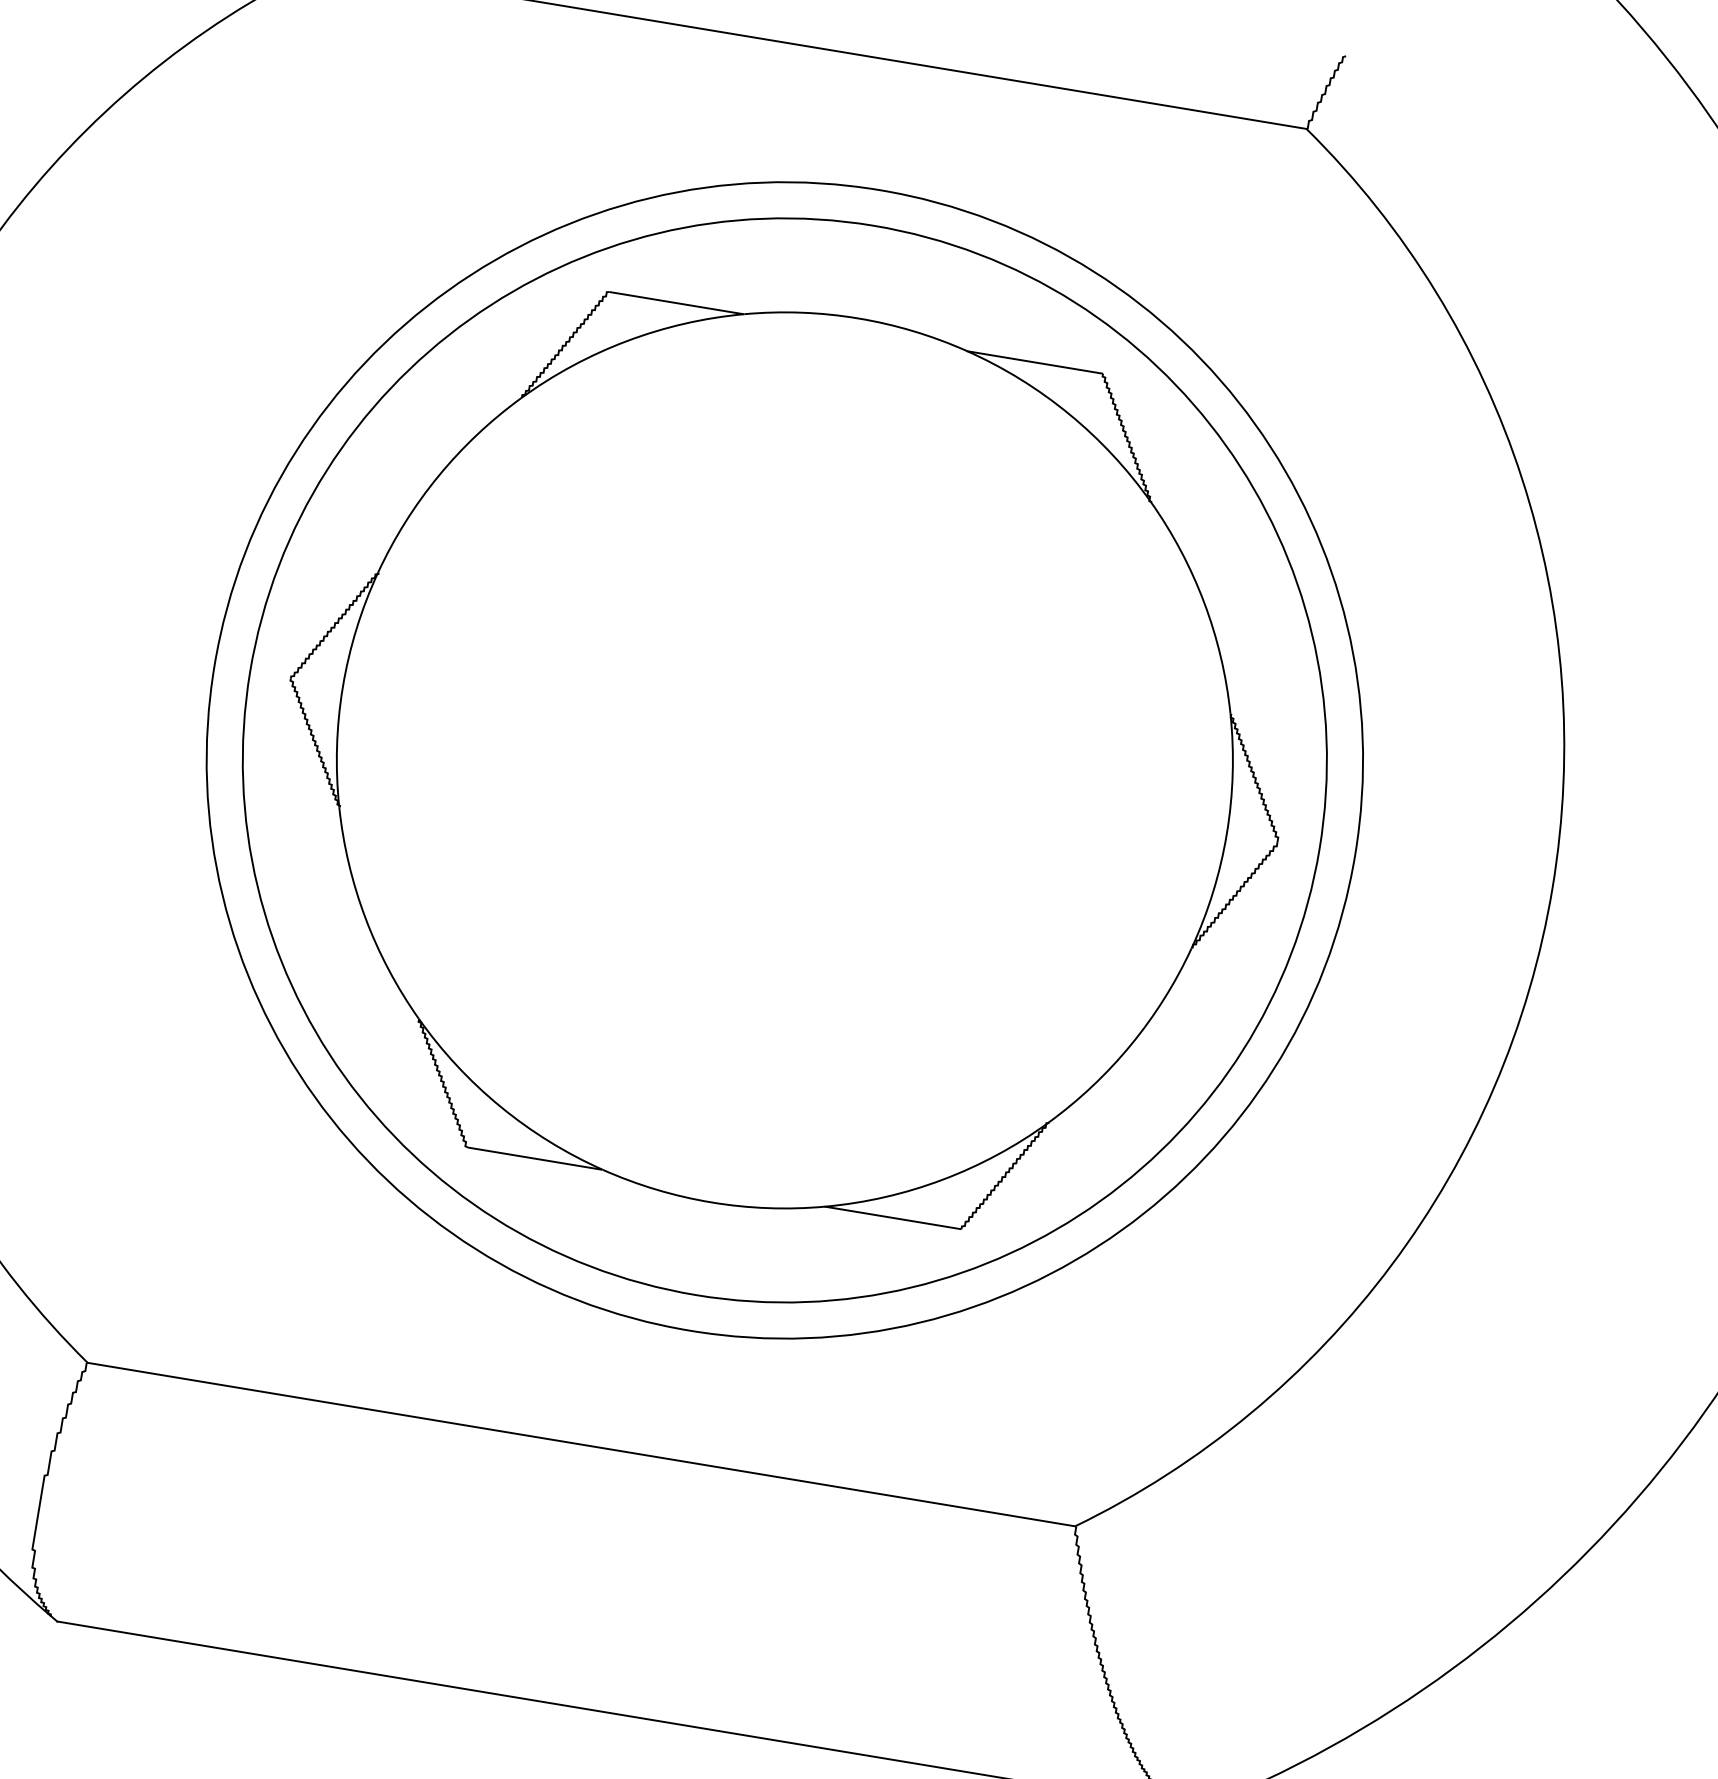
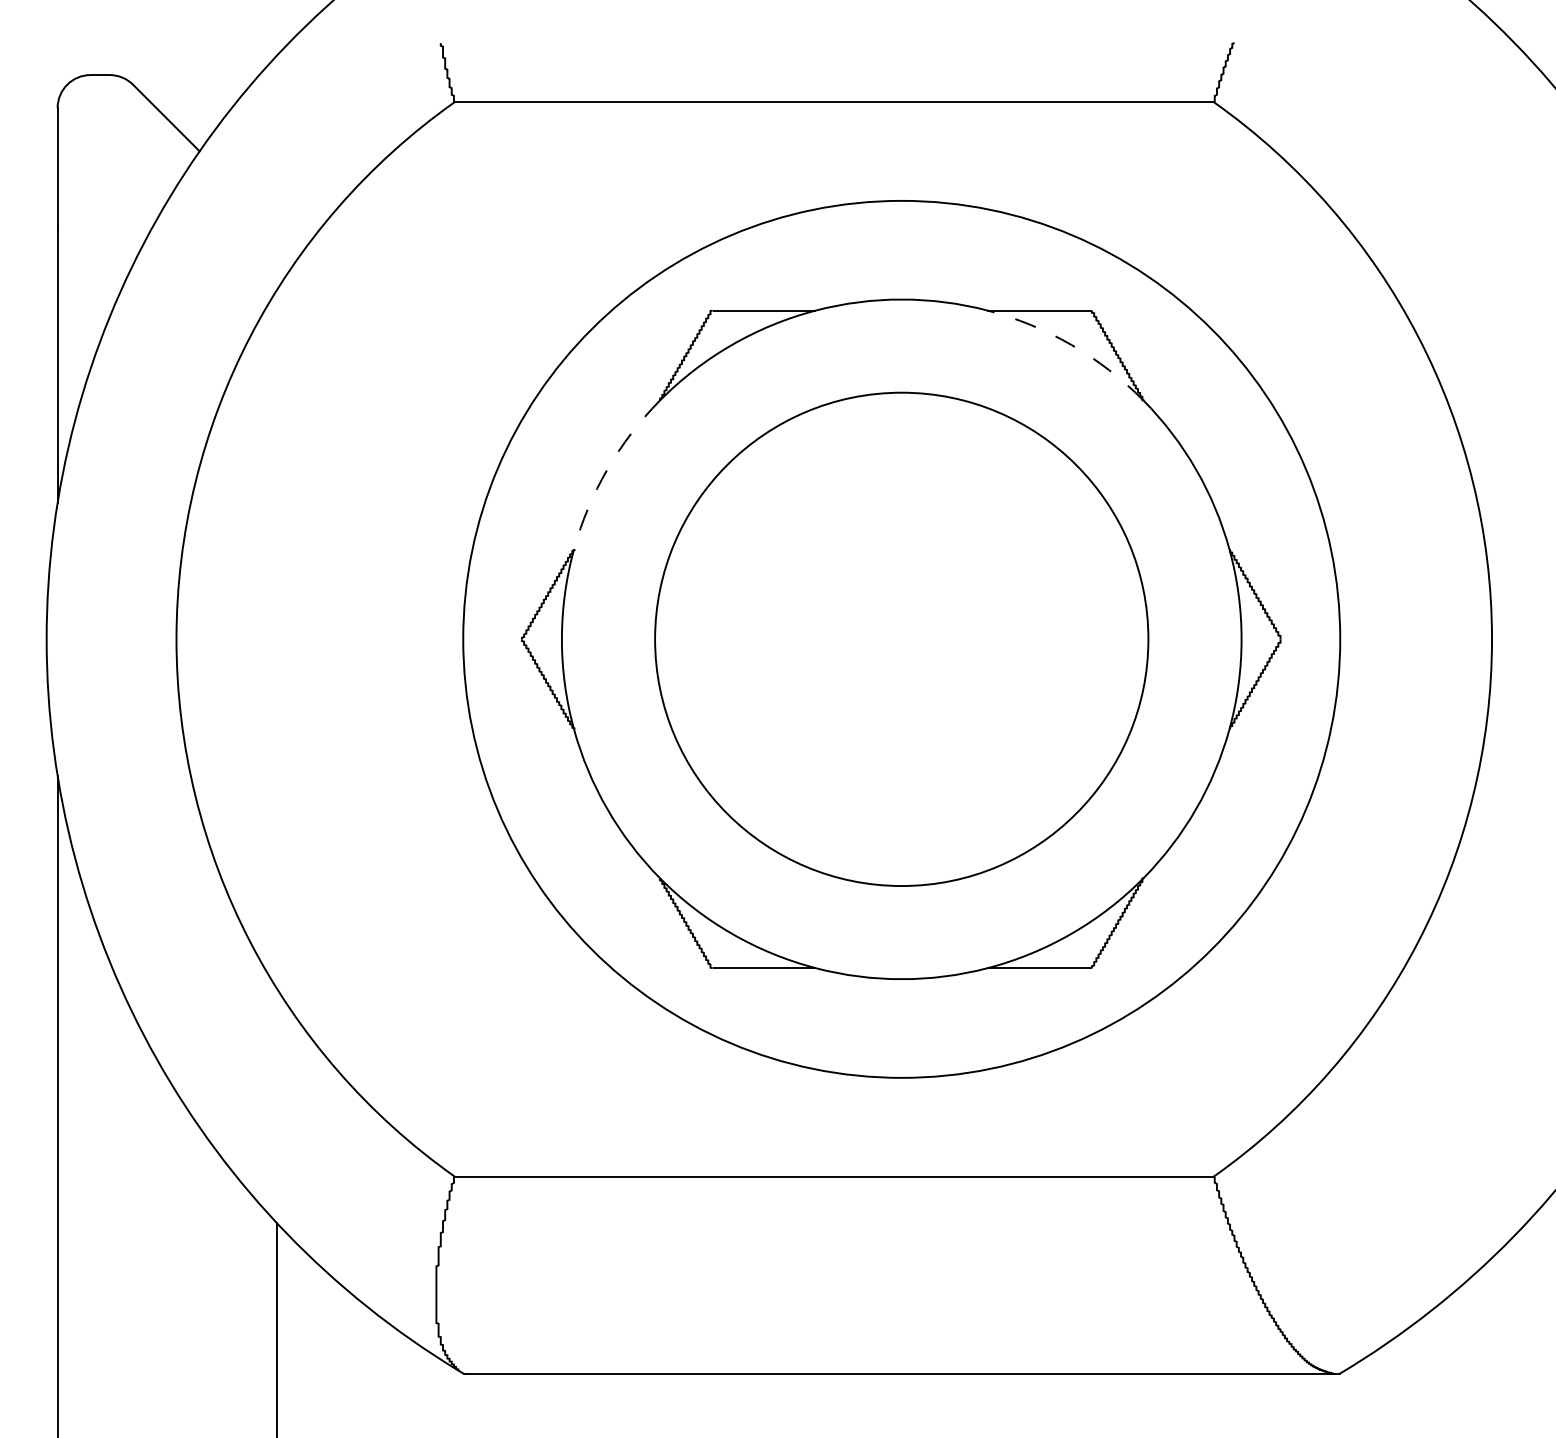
arc: (1068, 414) -> (1071, 345), solid -> dashed
arc: (438, 476) -> (607, 469), solid -> dashed
circle: (784, 760) -> (901, 639), size x0.6

